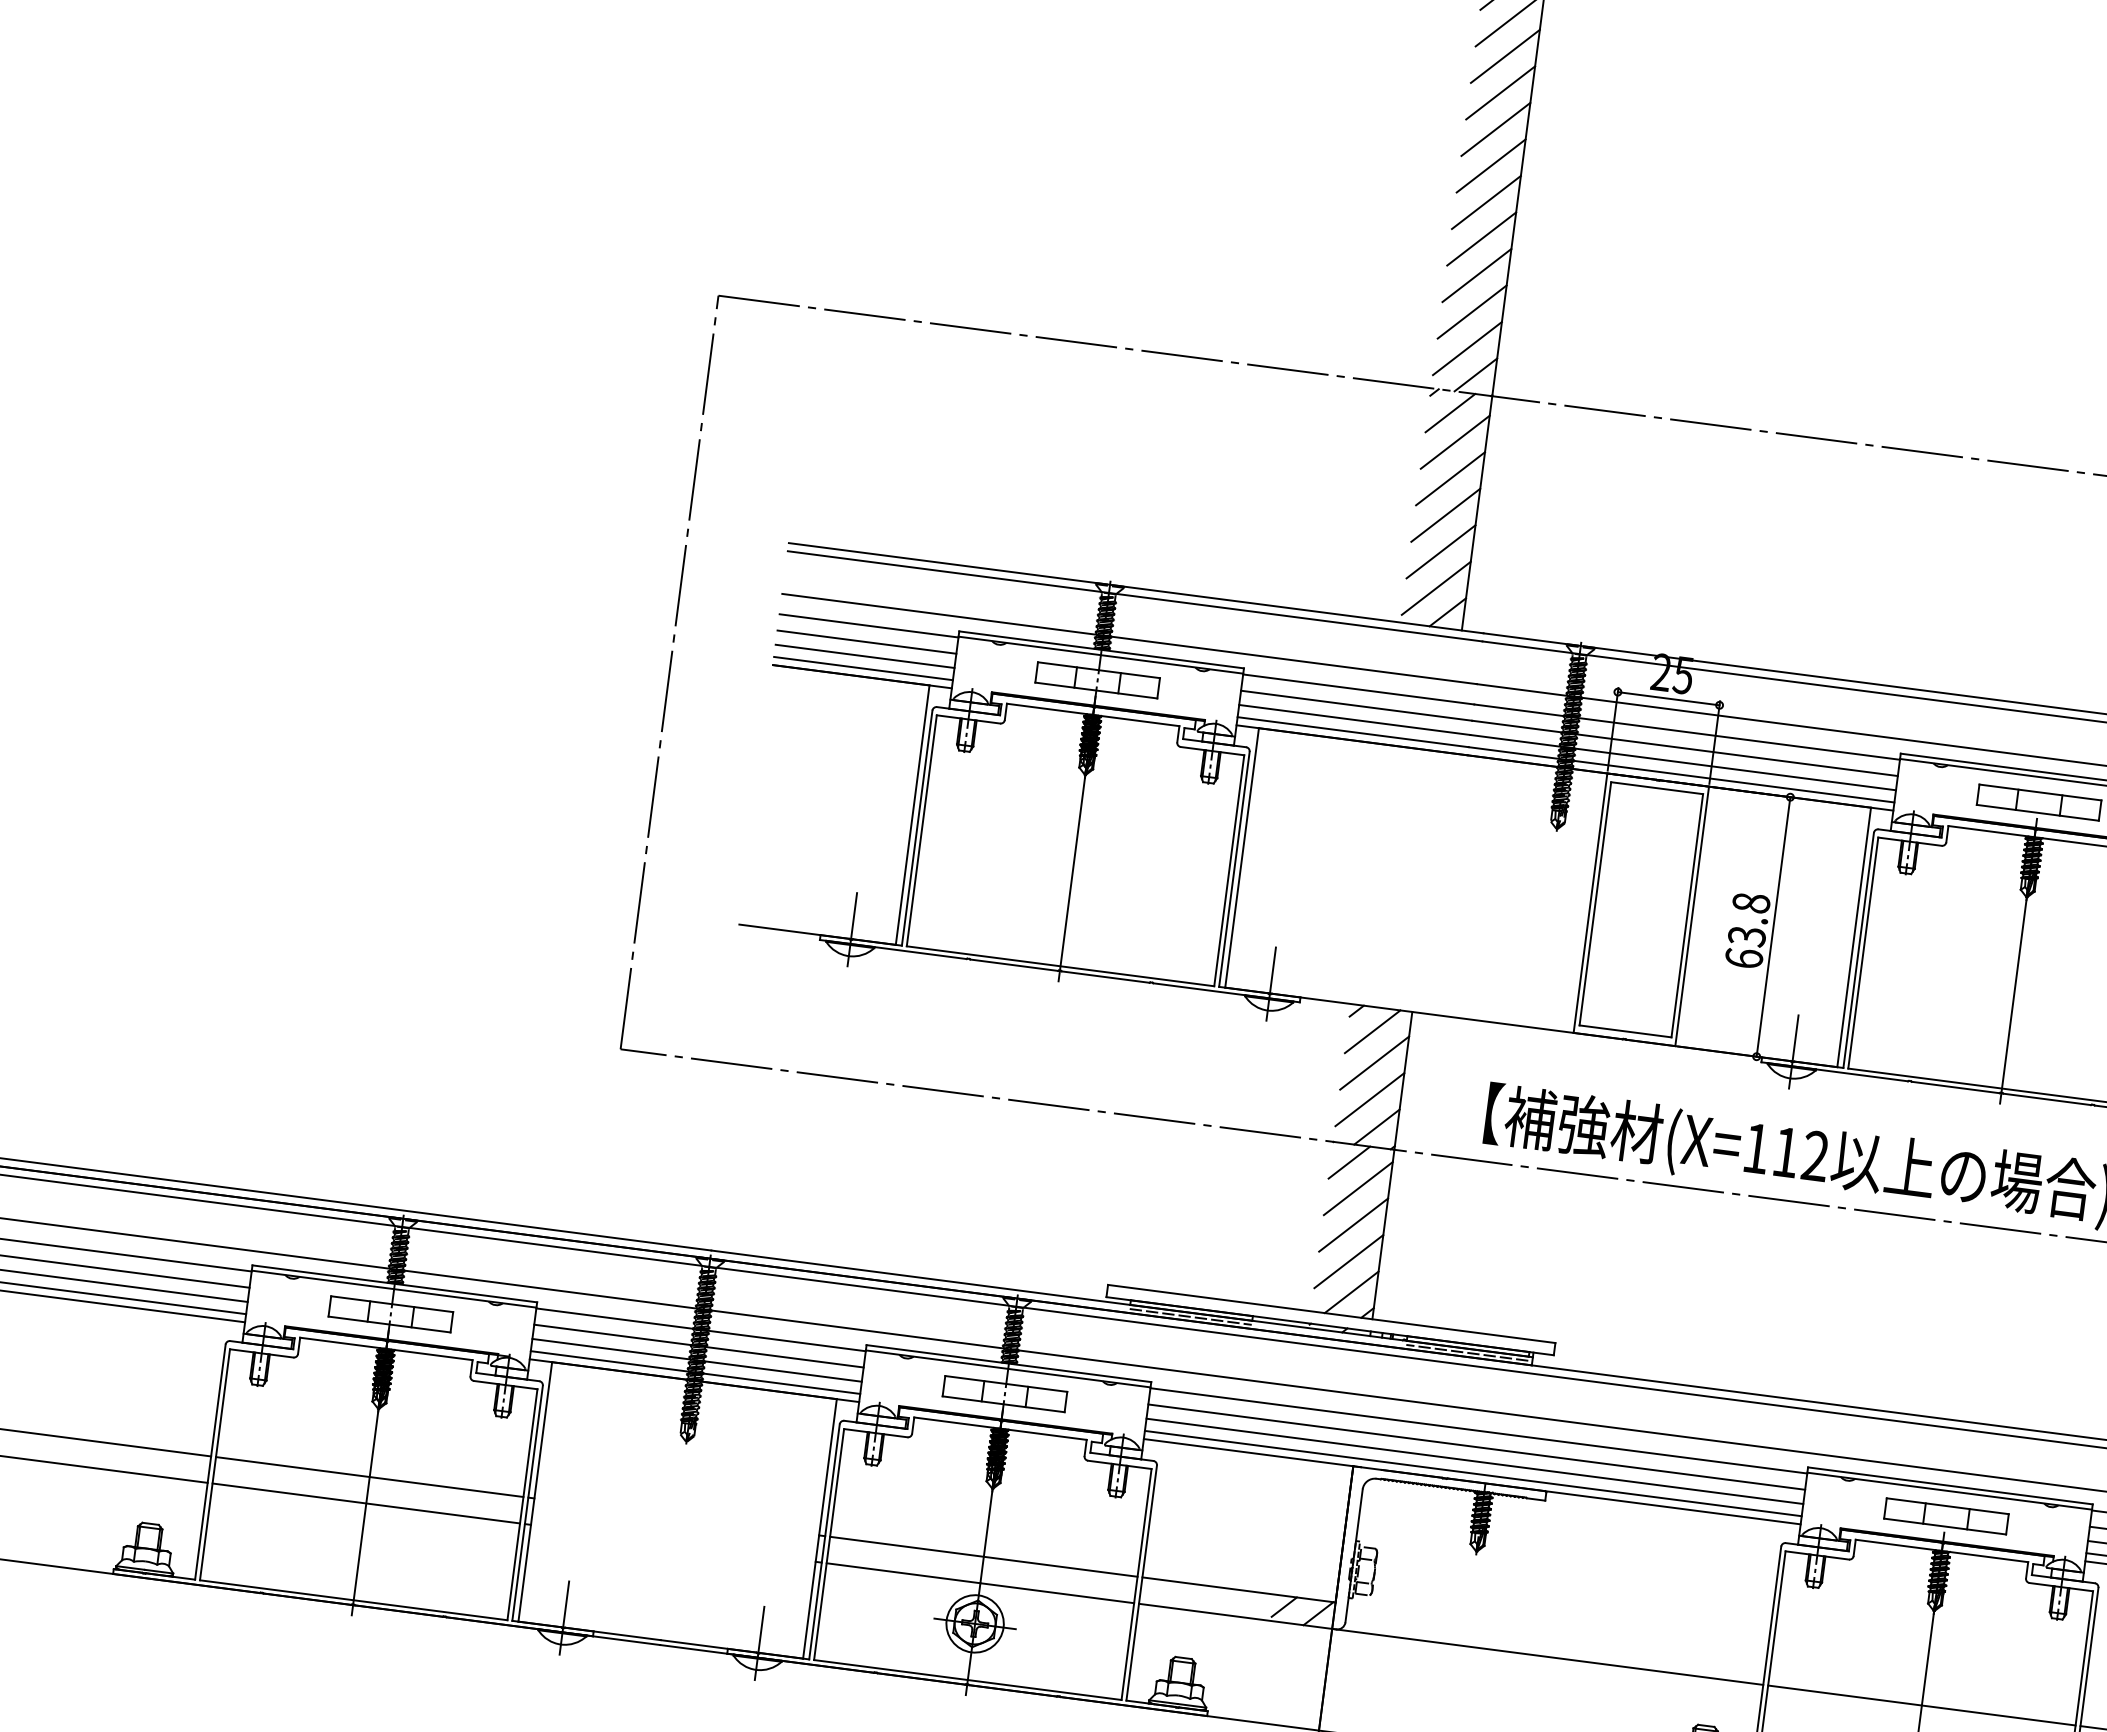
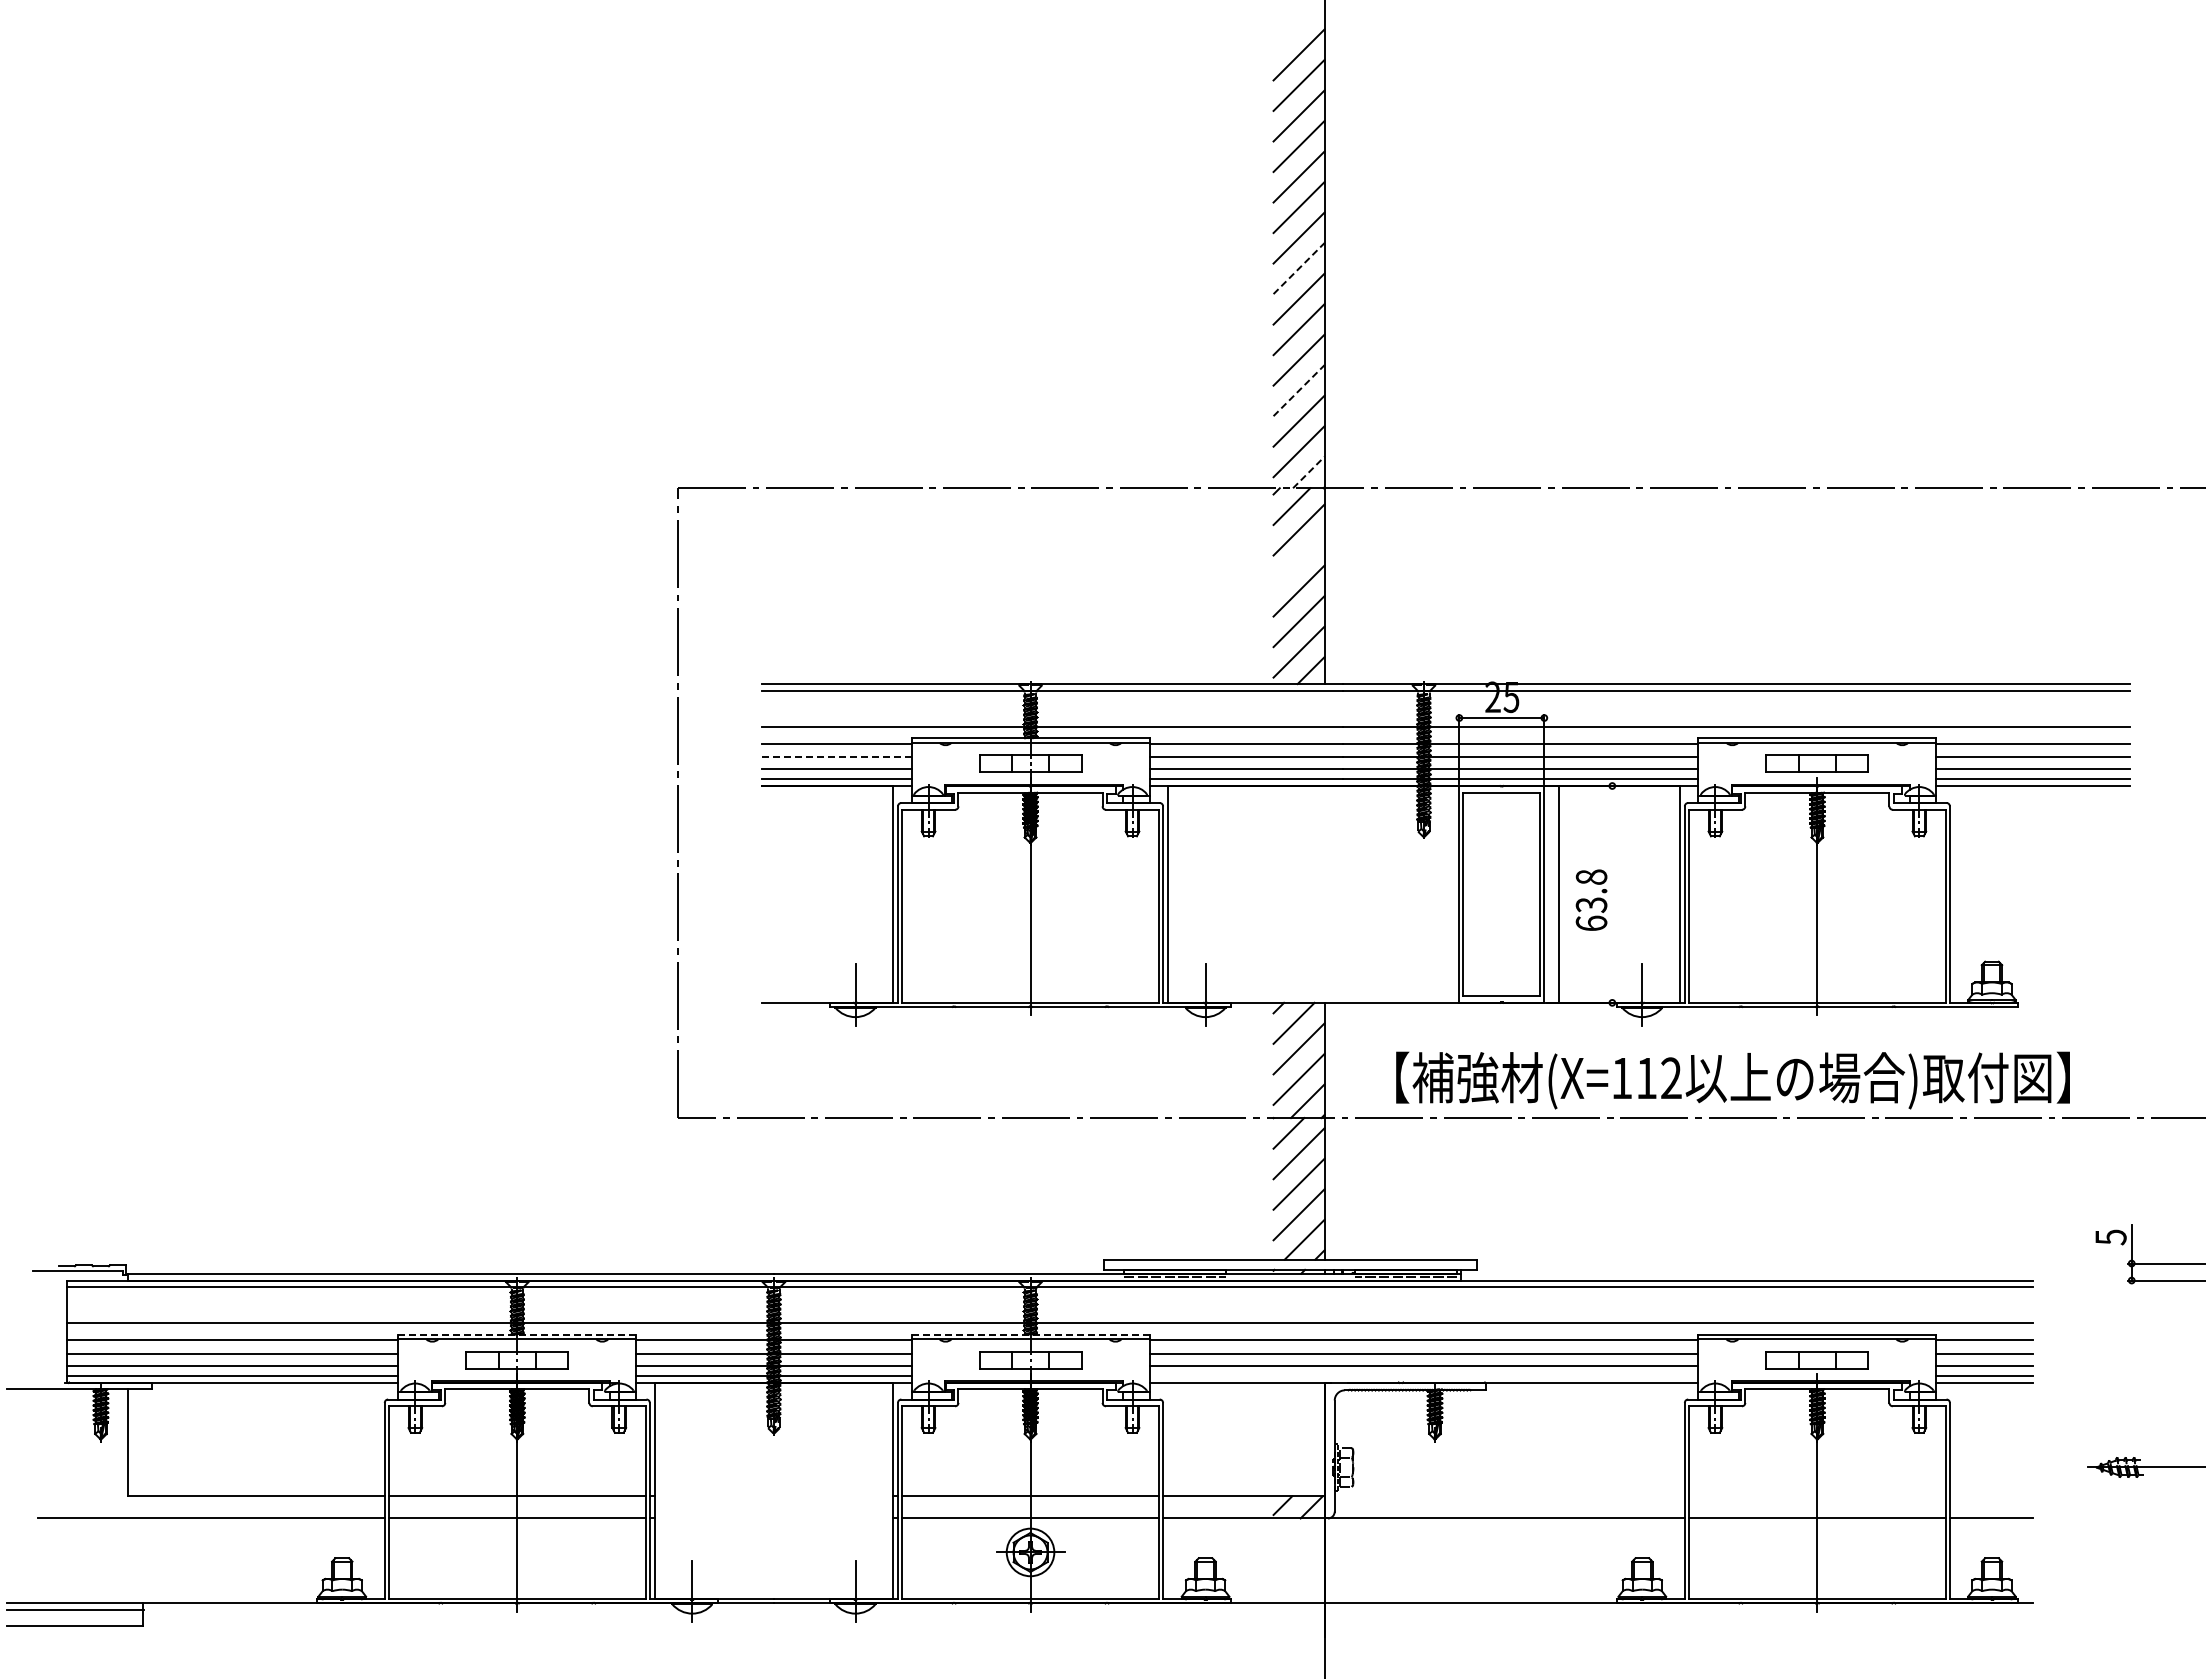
line: (1496, 129) -> (1299, 268), solid -> dashed
line: (1477, 275) -> (1299, 390), solid -> dashed
line: (1476, 375) -> (1309, 472), solid -> dashed
line: (1449, 478) -> (1298, 560), removed
line: (866, 642) -> (836, 757), solid -> dashed
line: (1773, 927) -> (1559, 894), moved
line: (395, 1283) -> (517, 1334), solid -> dashed
line: (1008, 1363) -> (1030, 1334), solid -> dashed
line: (1472, 1473) -> (1423, 1375), removed

